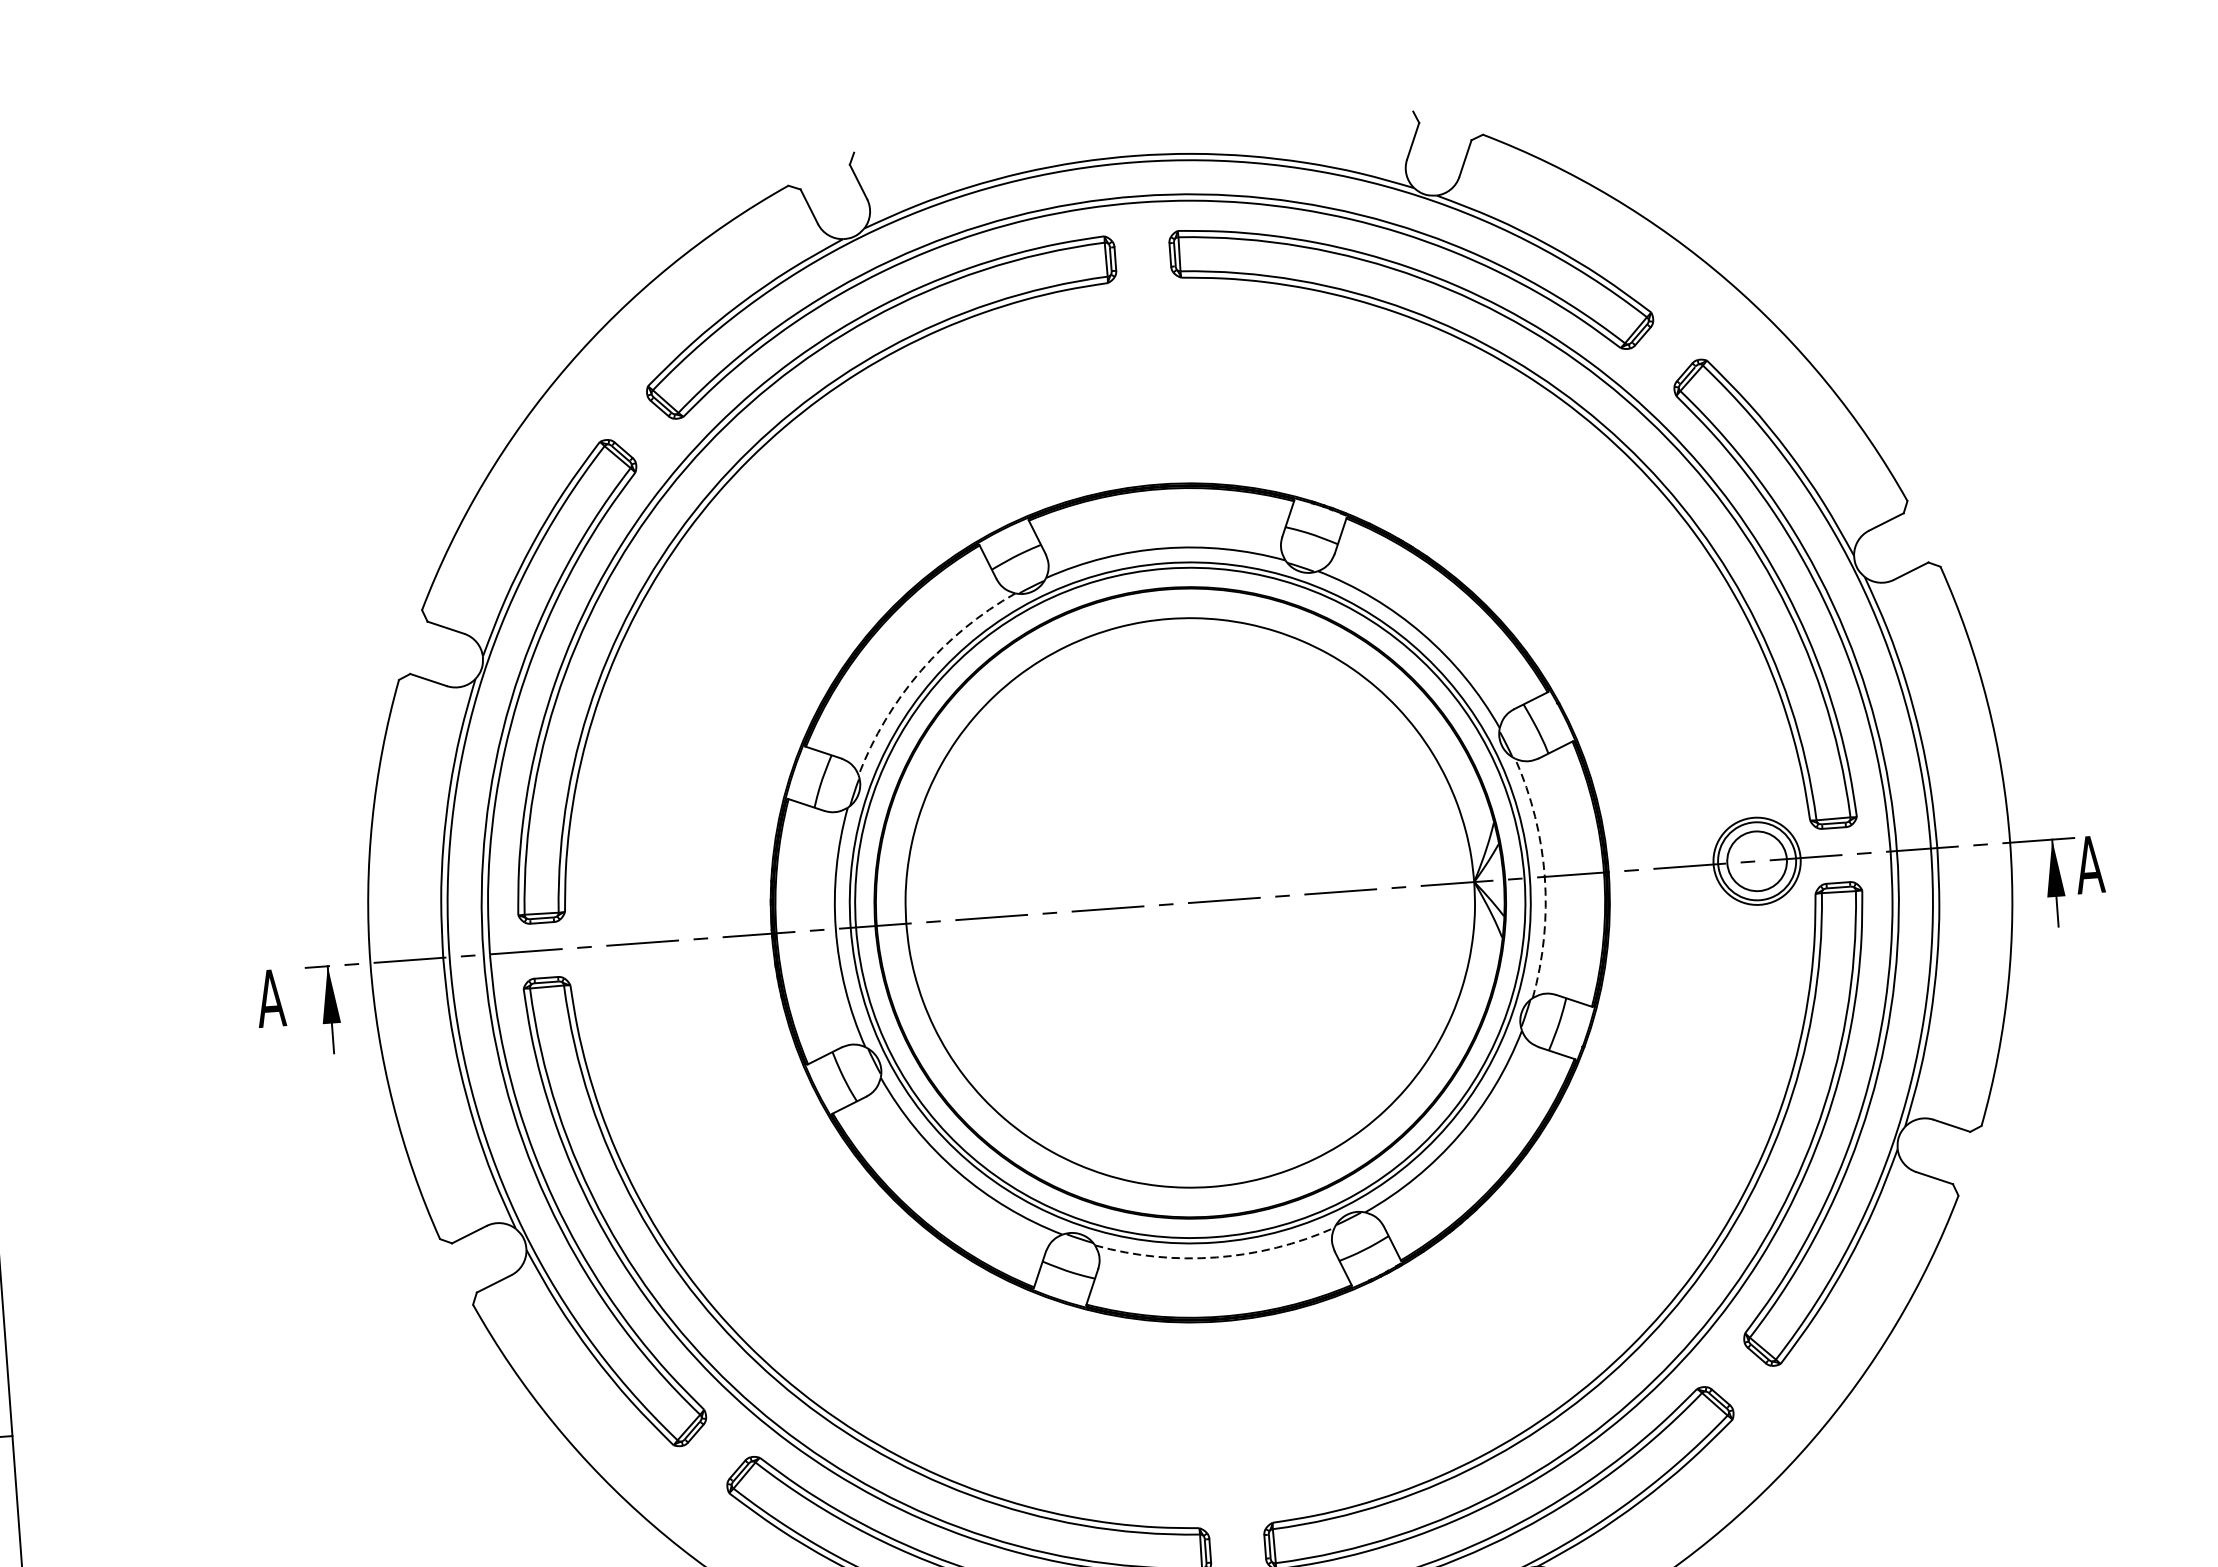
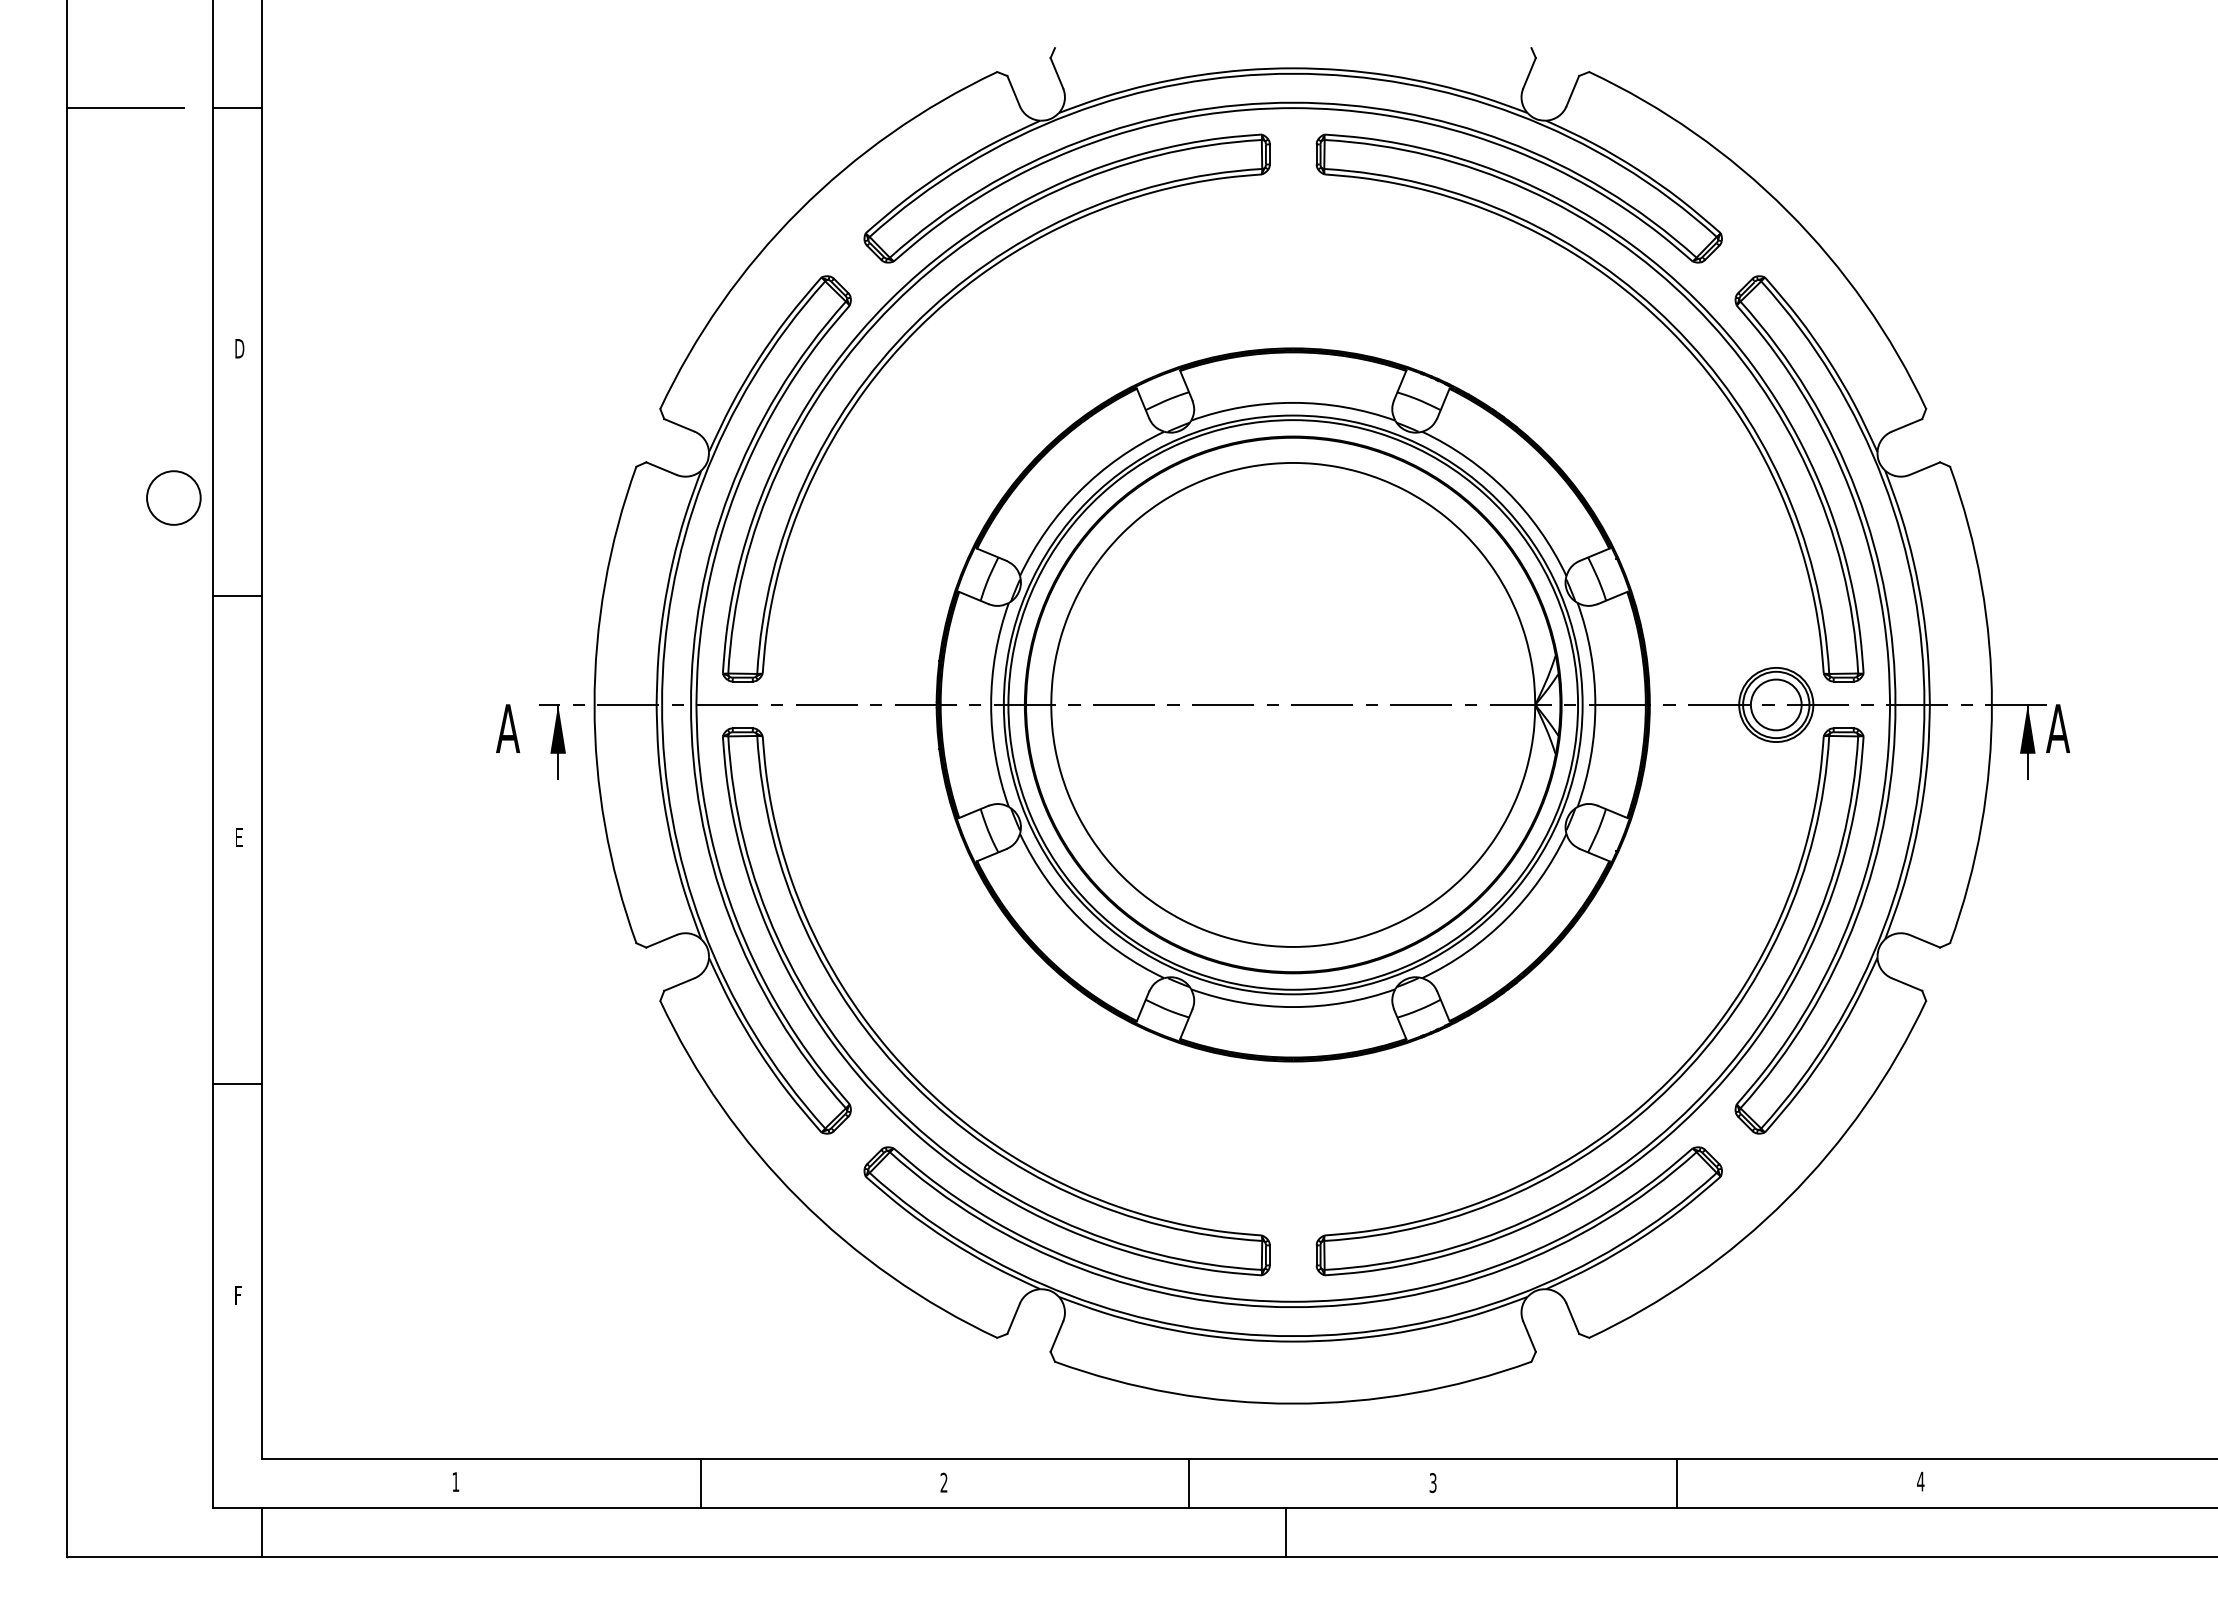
arc: (921, 670) -> (1079, 491), dashed -> solid
arc: (1544, 876) -> (1595, 704), dashed -> solid
arc: (1216, 1257) -> (1293, 1007), dashed -> solid

